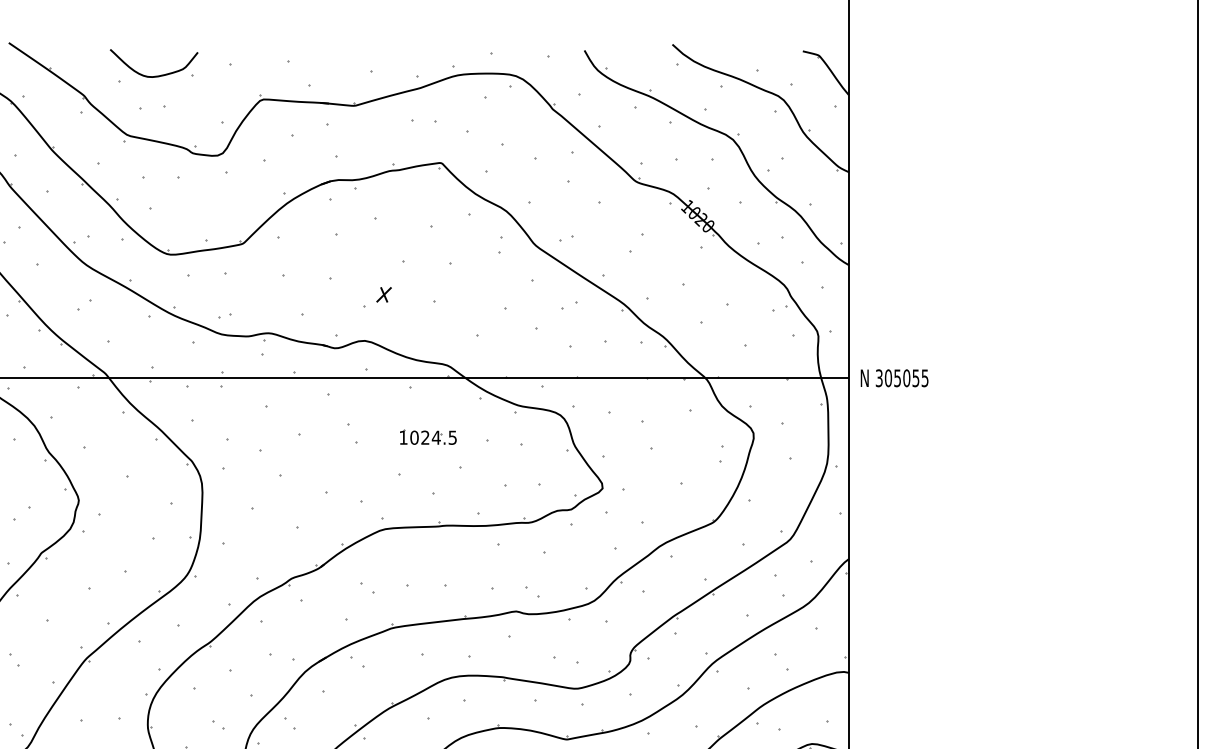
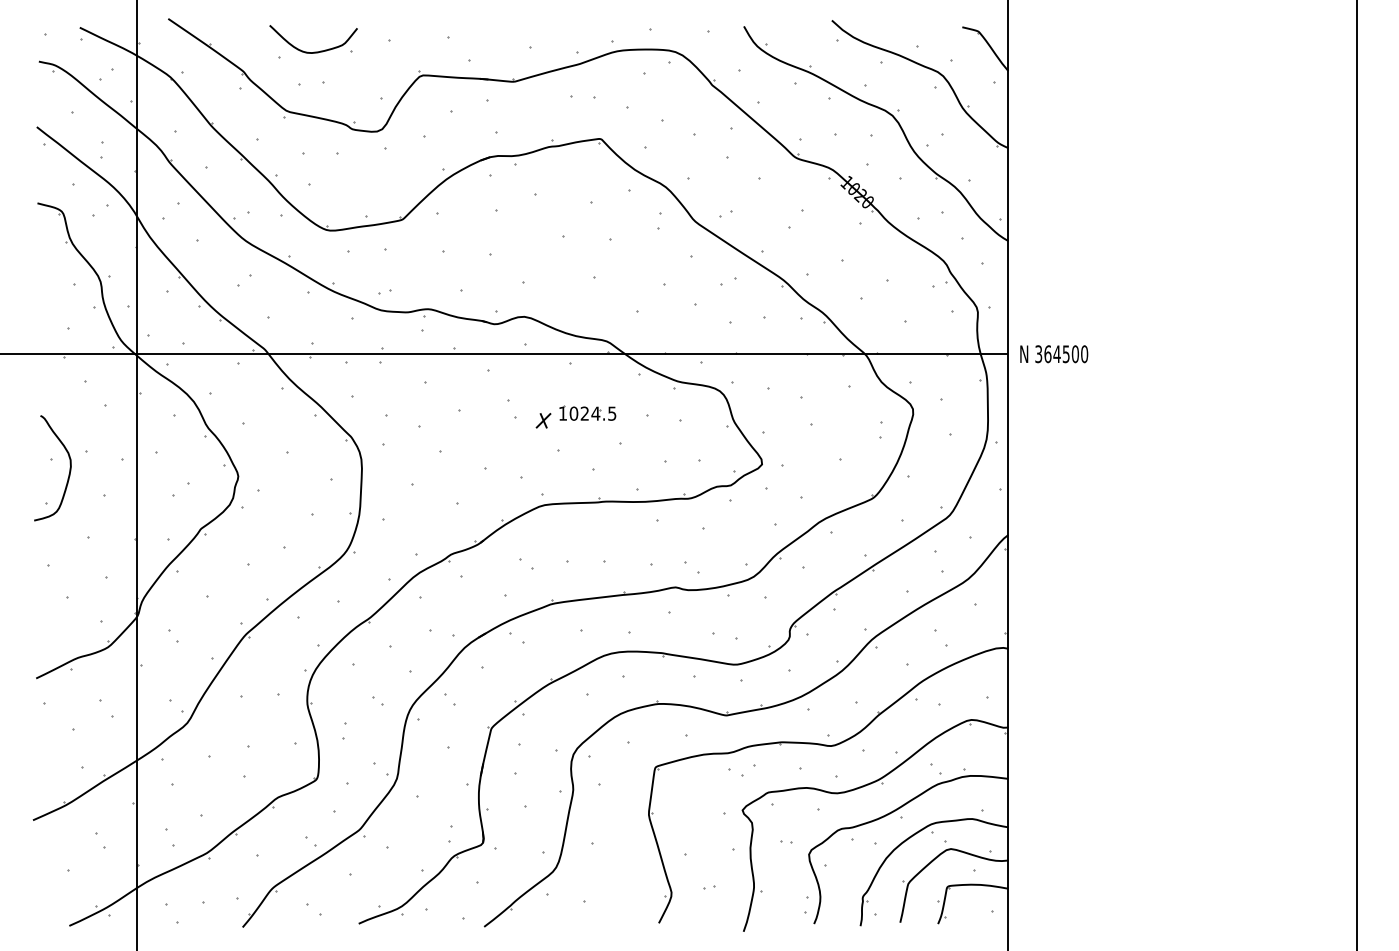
part: (384, 294) -> (543, 420), moved
text: (907, 378) -> (1066, 354), 305055 -> 364500

